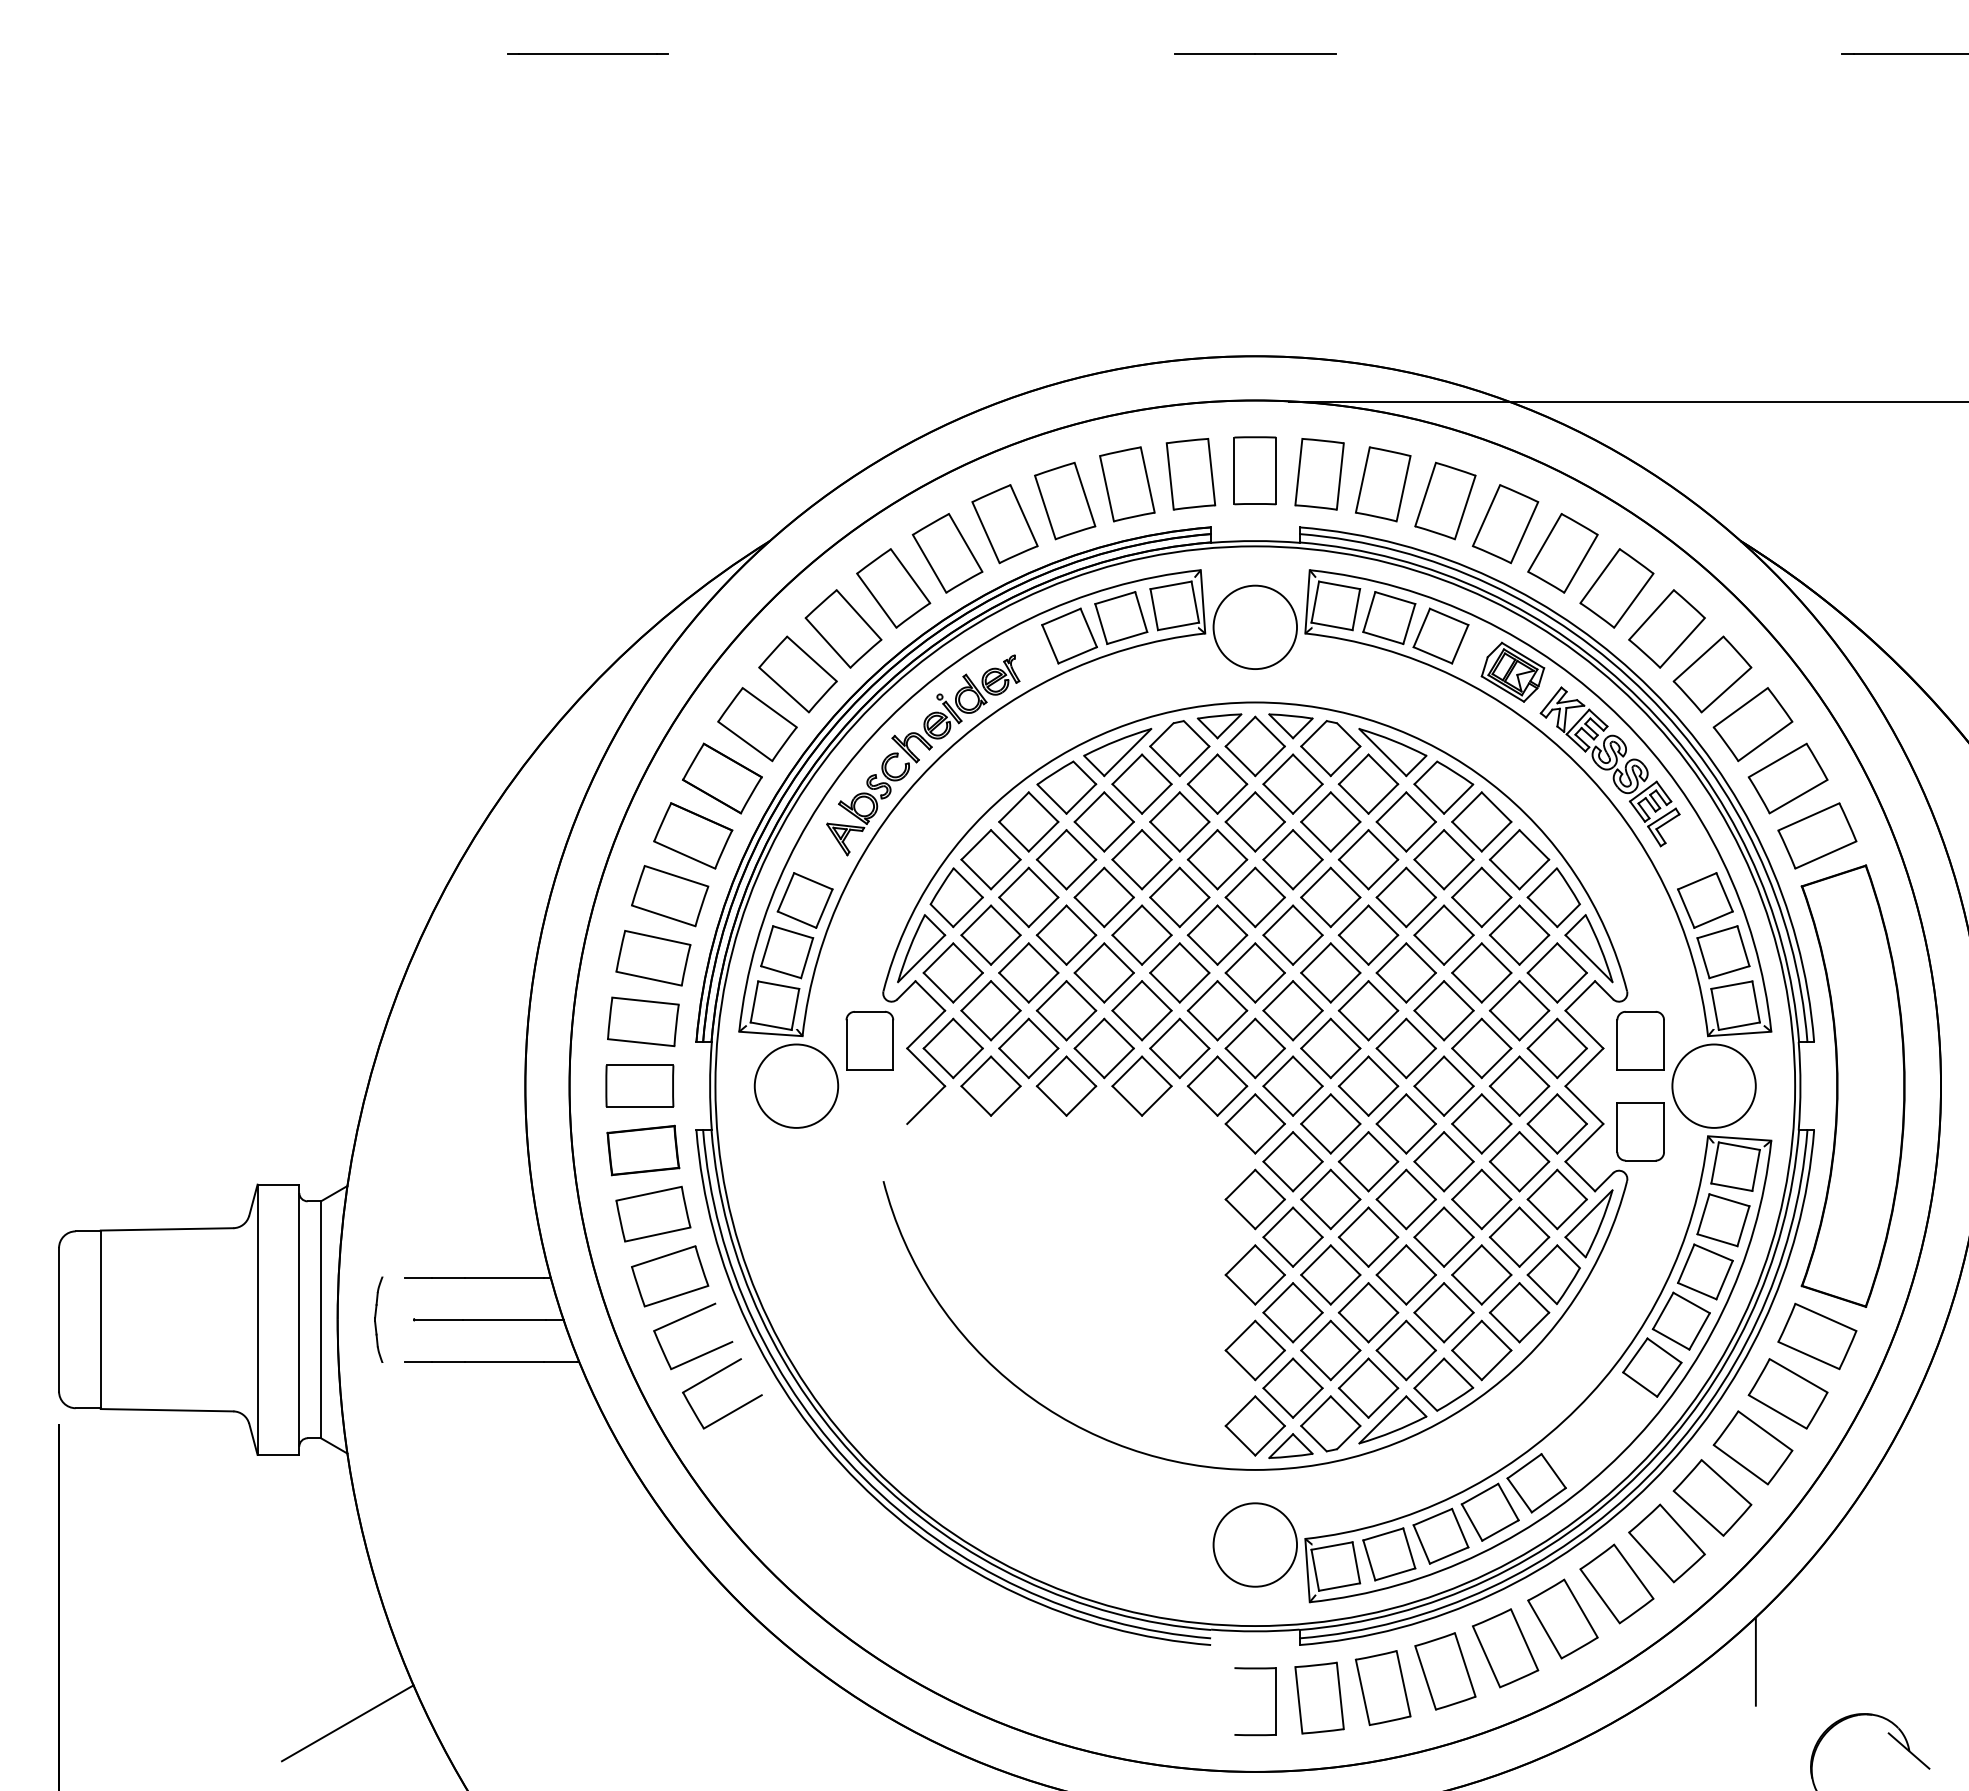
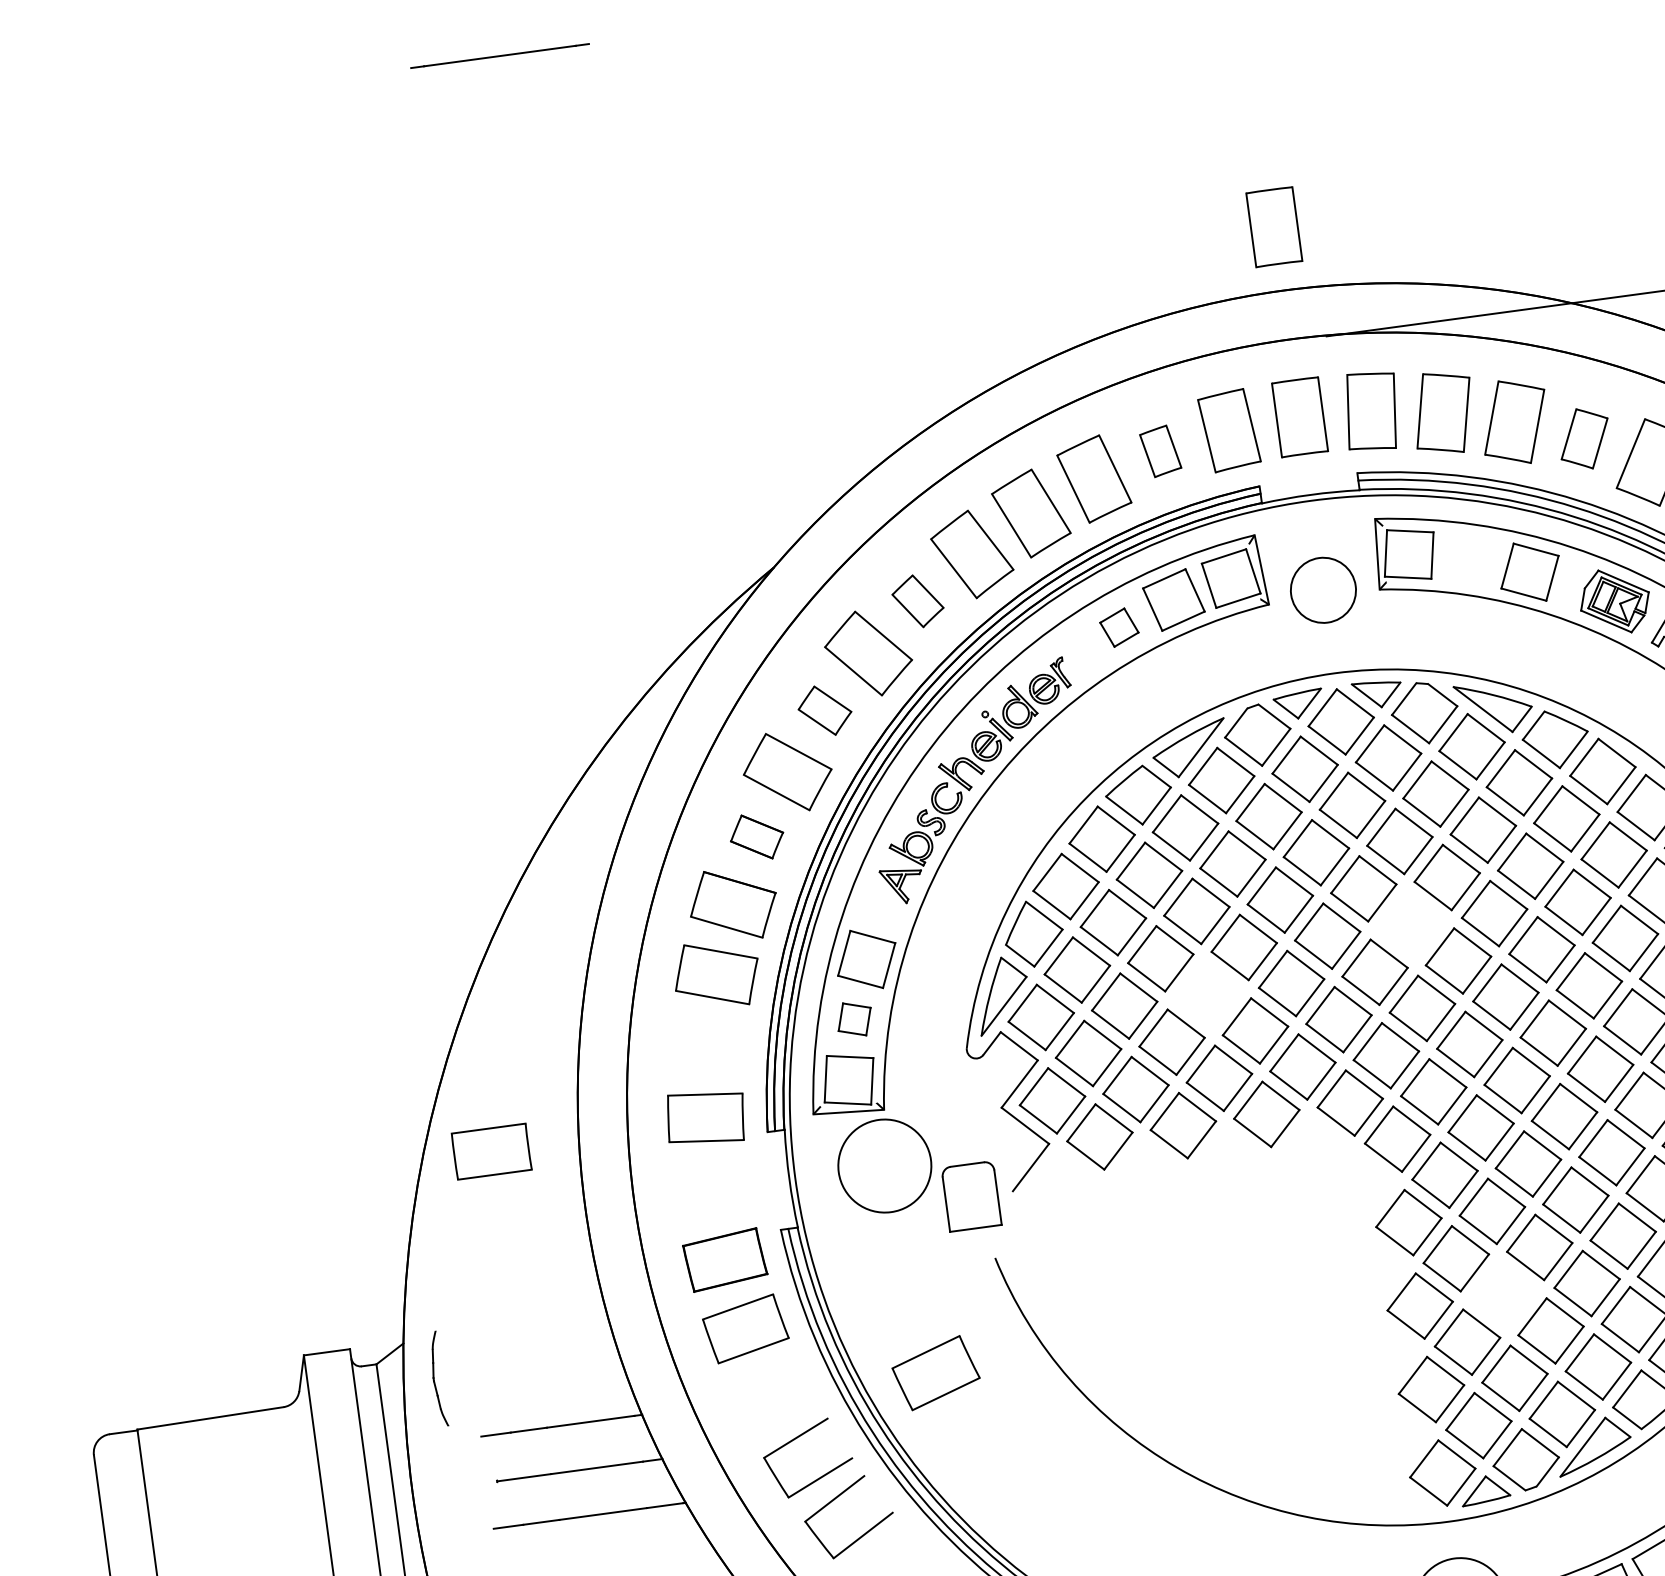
part: (1254, 298) -> (1273, 226), added
part: (1127, 484) -> (1160, 451), size x0.6
part: (1505, 524) -> (1584, 439), size x0.7
part: (893, 588) -> (917, 601), size x0.6
part: (1389, 618) -> (1470, 560), removed
circle: (1255, 627) -> (1323, 590), size x0.7
part: (1069, 635) -> (1119, 627), size x0.6
part: (797, 674) -> (824, 710), size x0.6
part: (722, 778) -> (757, 836), size x0.6
part: (1292, 934) -> (1410, 924), removed
part: (787, 952) -> (854, 1019), size x0.6
part: (653, 958) -> (707, 1046), removed
part: (1103, 972) -> (1207, 994), removed
part: (869, 1040) -> (971, 1196), moved
part: (639, 1085) -> (491, 1150), moved
part: (1330, 1274) -> (1503, 1294), removed
part: (670, 1276) -> (936, 1373), moved
part: (378, 1319) -> (437, 1378), moved

